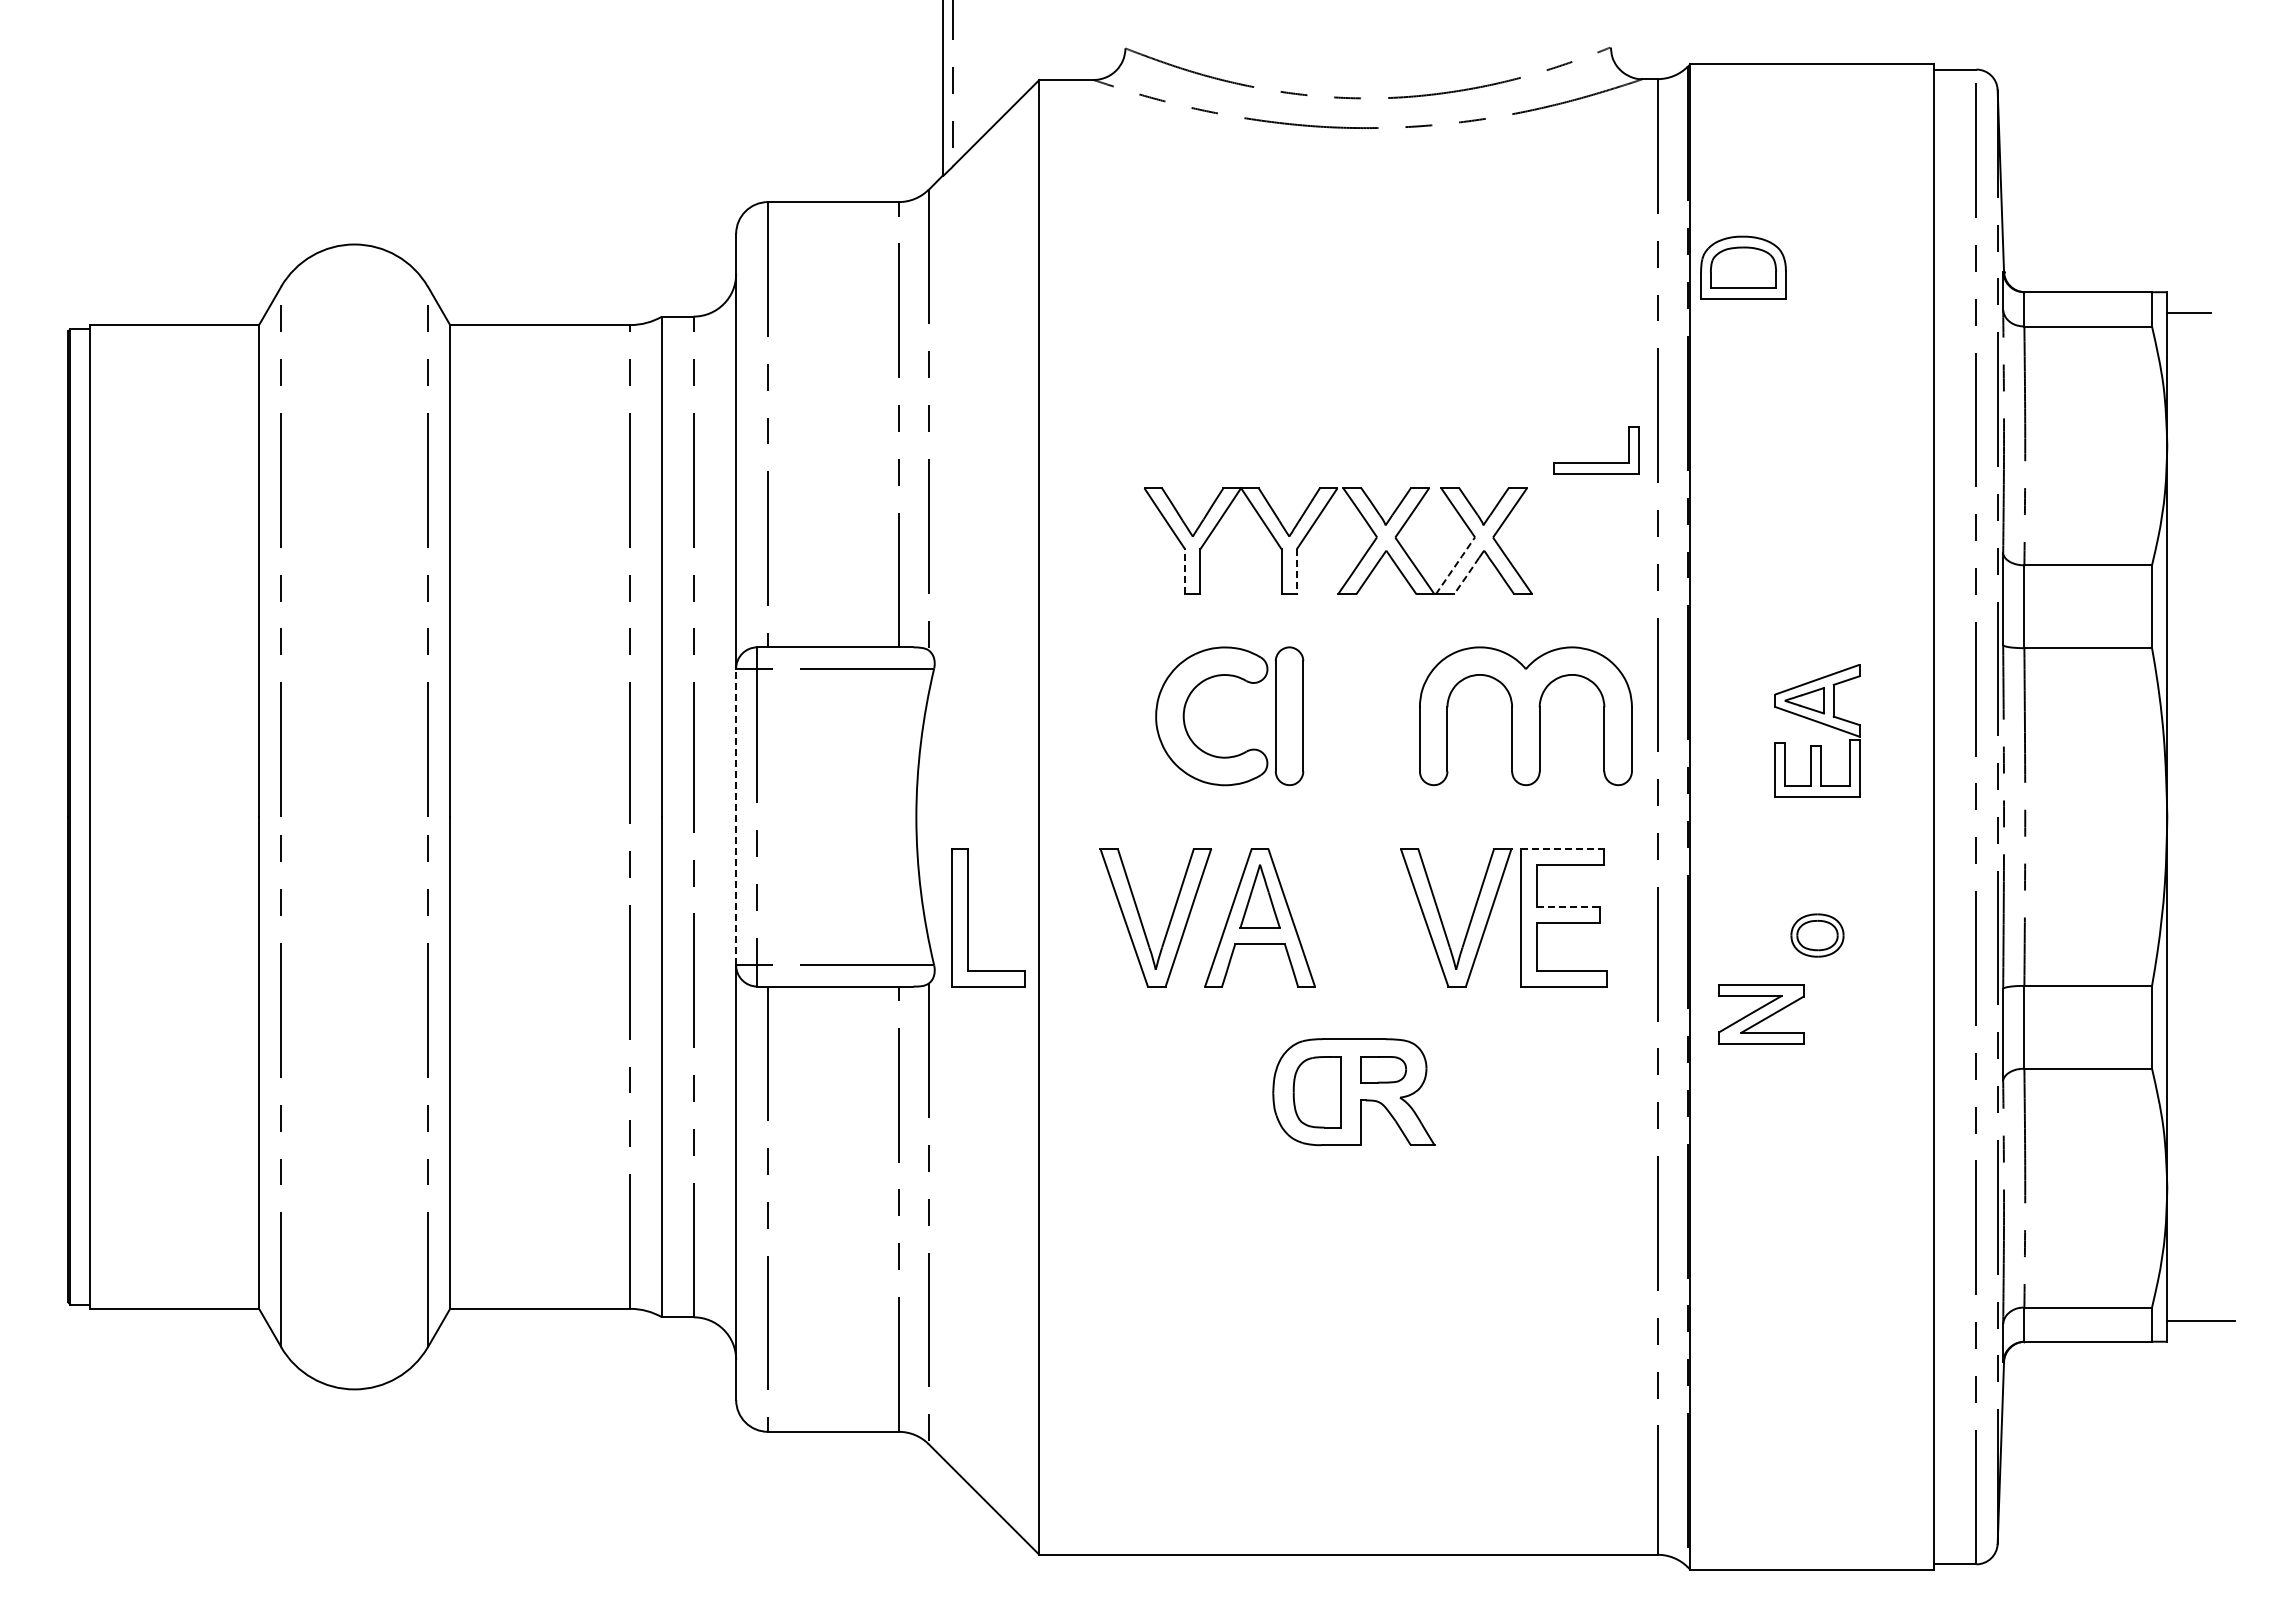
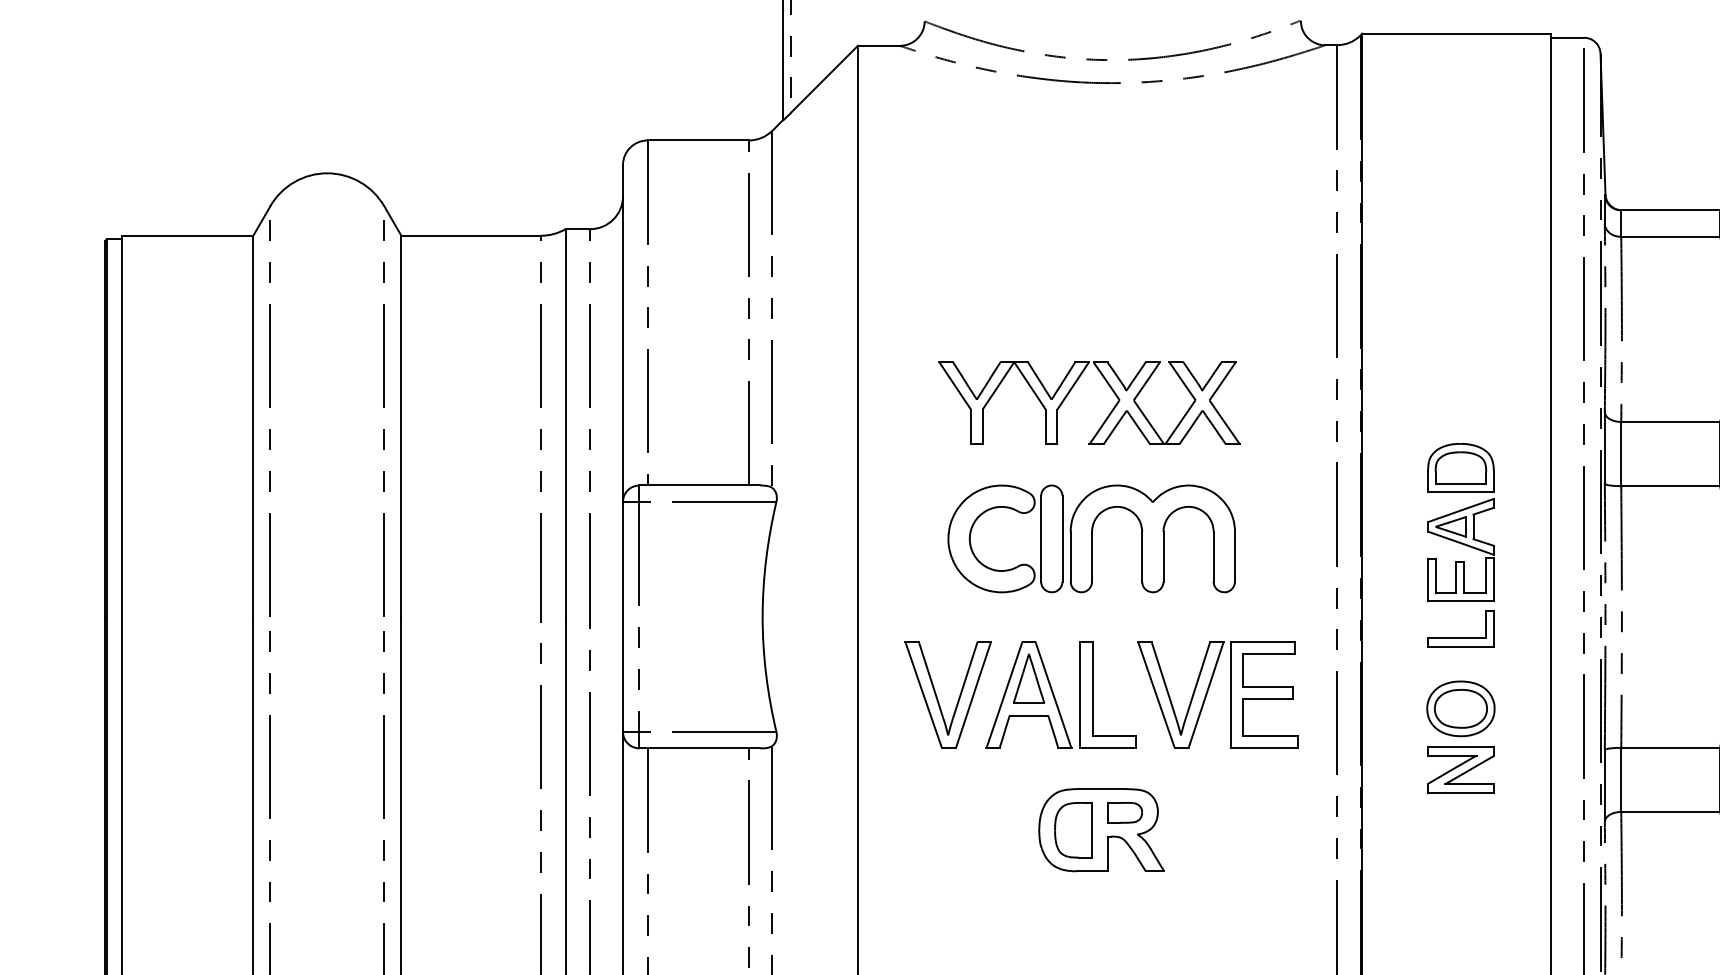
part: (1743, 267) -> (1460, 467), moved
part: (1596, 462) -> (1460, 638), moved
line: (1455, 565) -> (1180, 422), dashed -> solid
line: (1185, 571) -> (971, 426), dashed -> solid
line: (1296, 572) -> (1057, 427), dashed -> solid
line: (1466, 576) -> (1188, 430), dashed -> solid
part: (1525, 715) -> (1152, 538), moved
line: (736, 816) -> (623, 616), dashed -> solid
line: (1562, 848) -> (1263, 641), dashed -> solid
line: (1568, 907) -> (1267, 687), dashed -> solid
part: (968, 917) -> (1092, 694), moved
part: (1817, 935) -> (1460, 708), size x1.67
part: (1761, 1014) -> (1460, 769), moved

